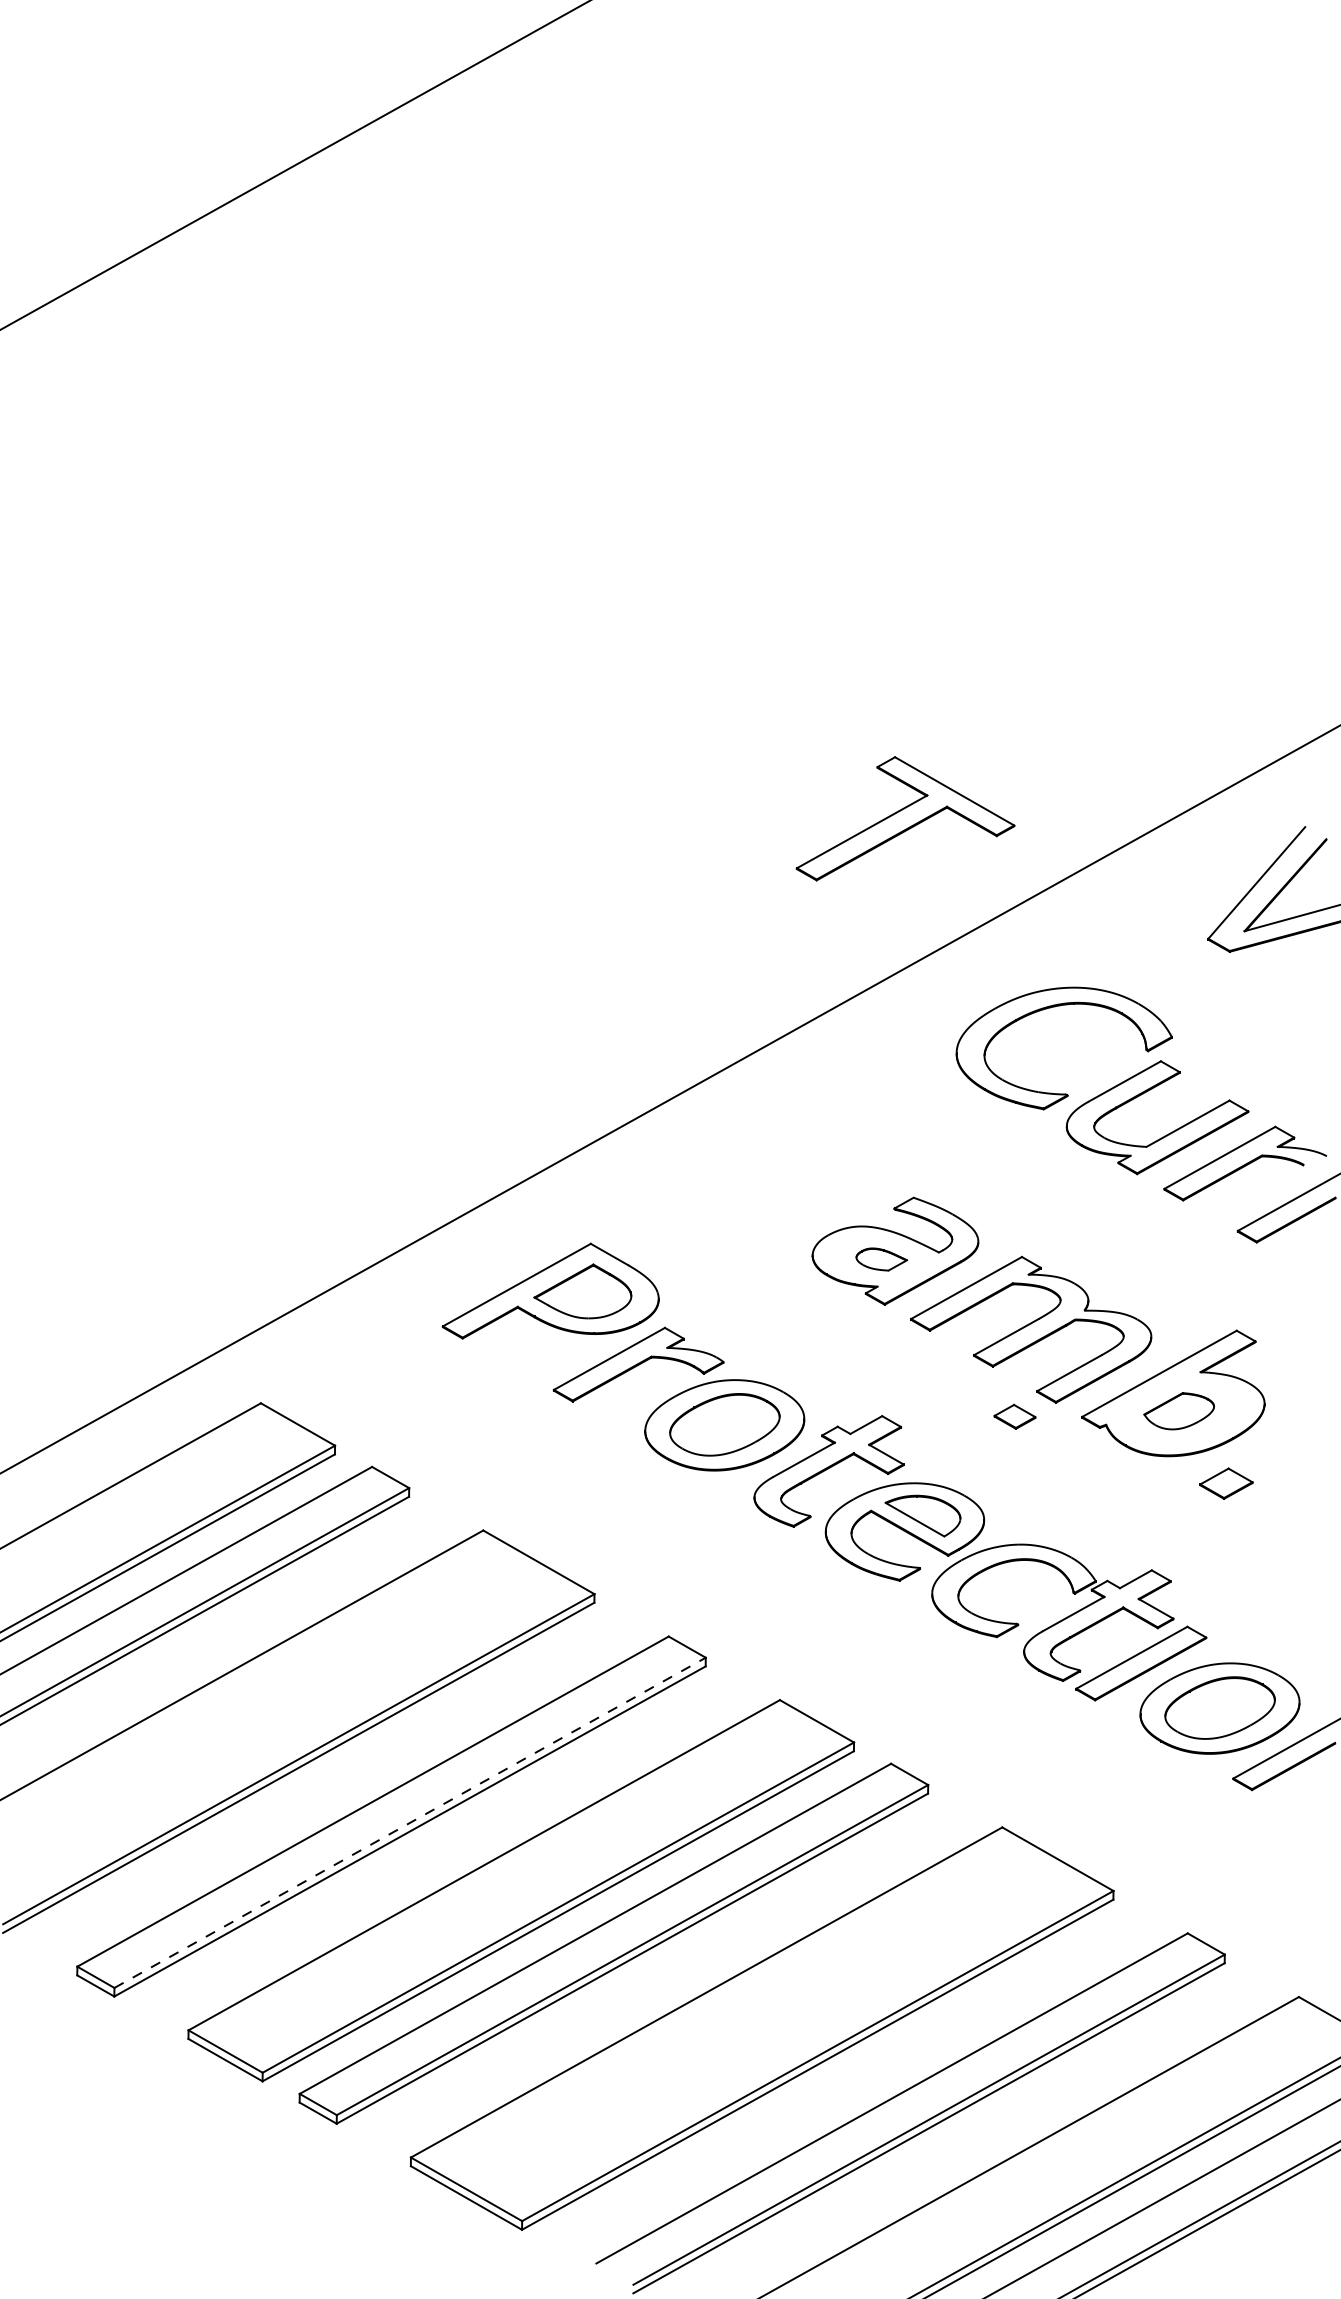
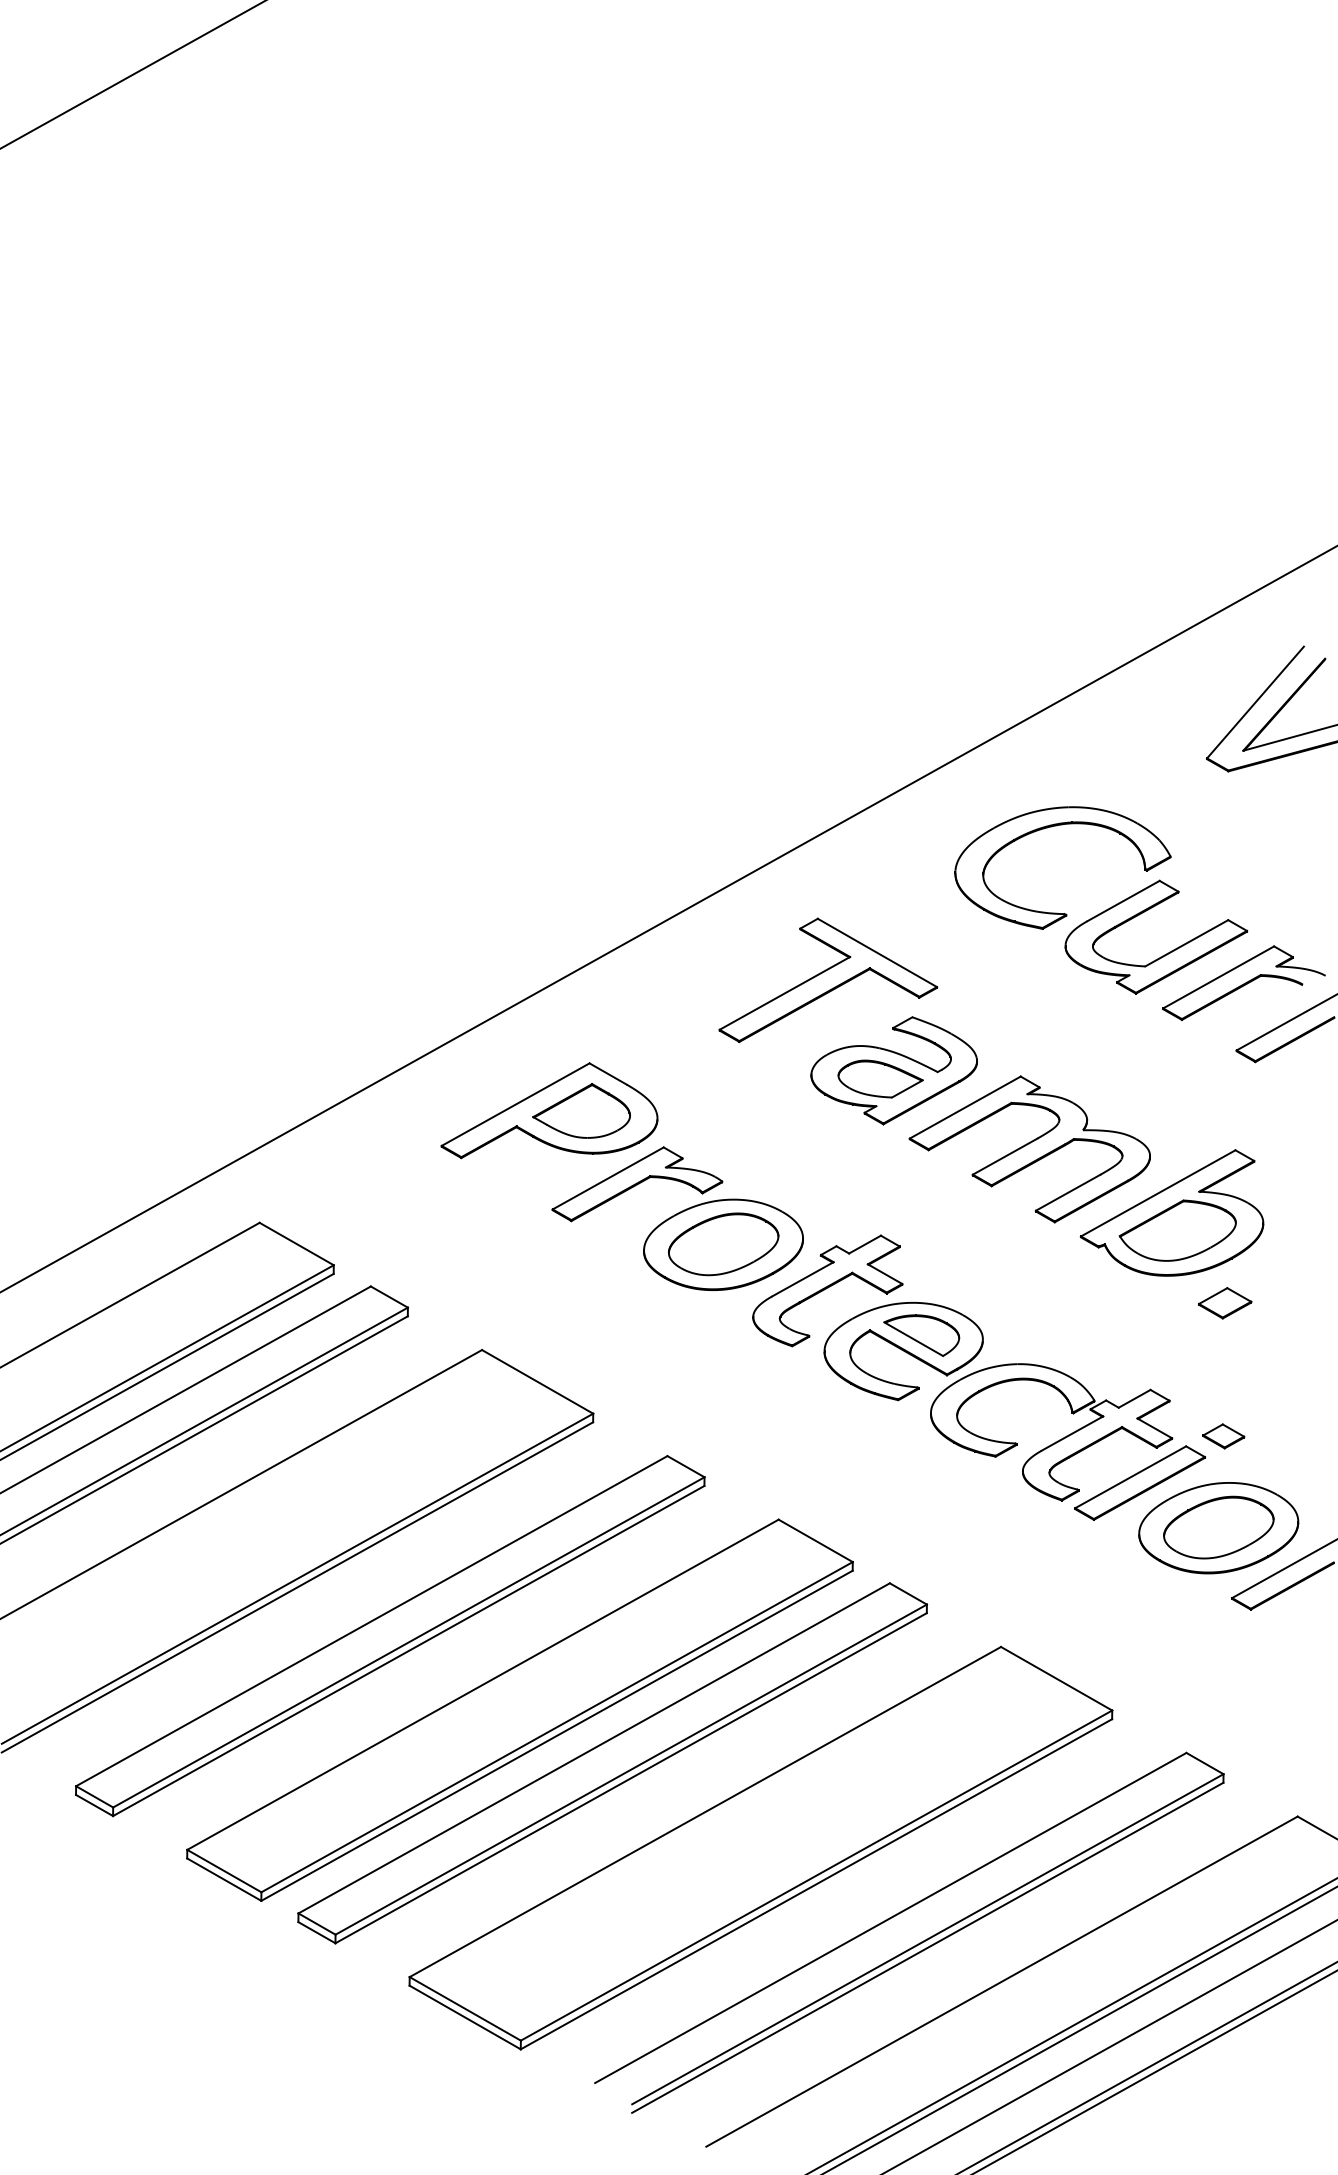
part: (905, 818) -> (828, 980), moved
part: (881, 1259) -> (880, 1079), size x1.67
part: (1179, 1411) -> (1178, 1231), size x1.67
part: (1014, 1416) -> (1223, 1436), moved
line: (410, 1822) -> (409, 1642), dashed -> solid

